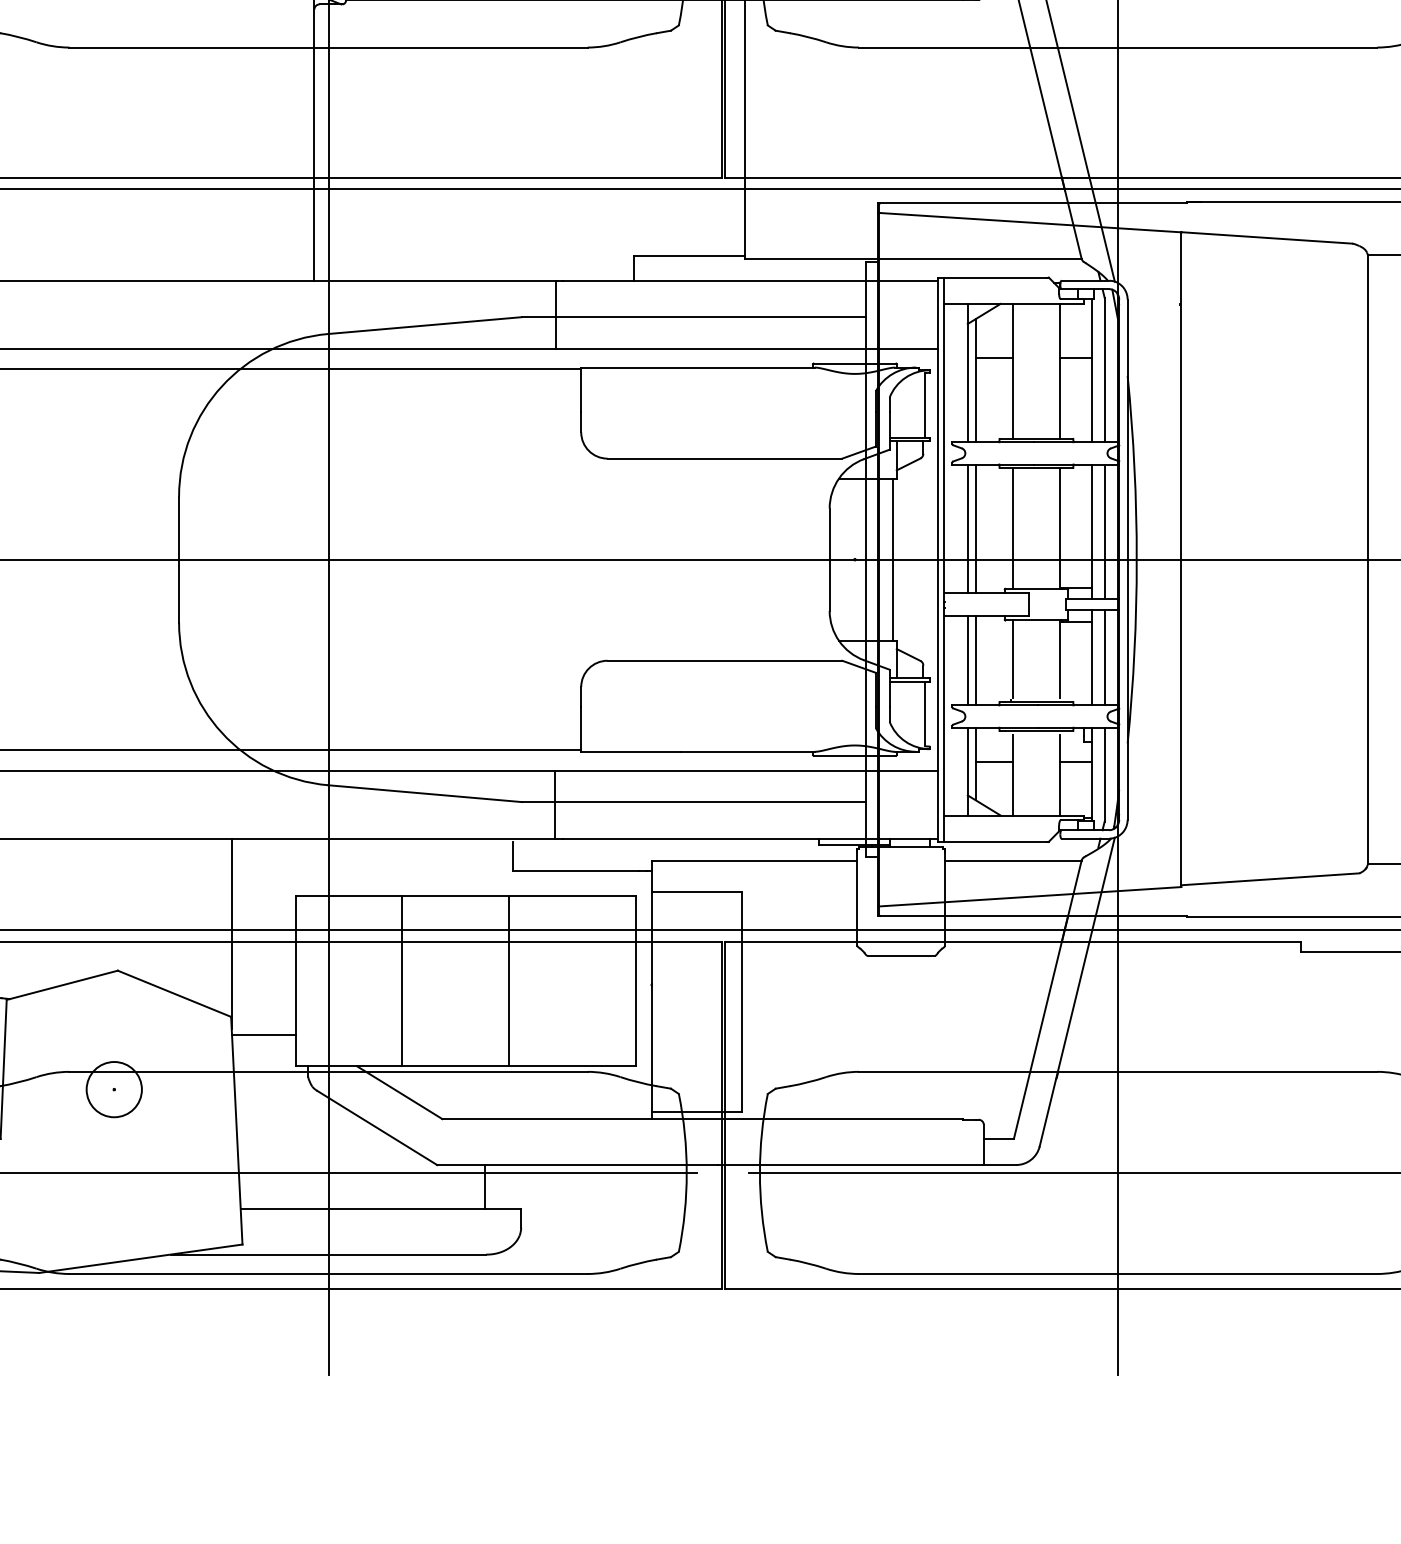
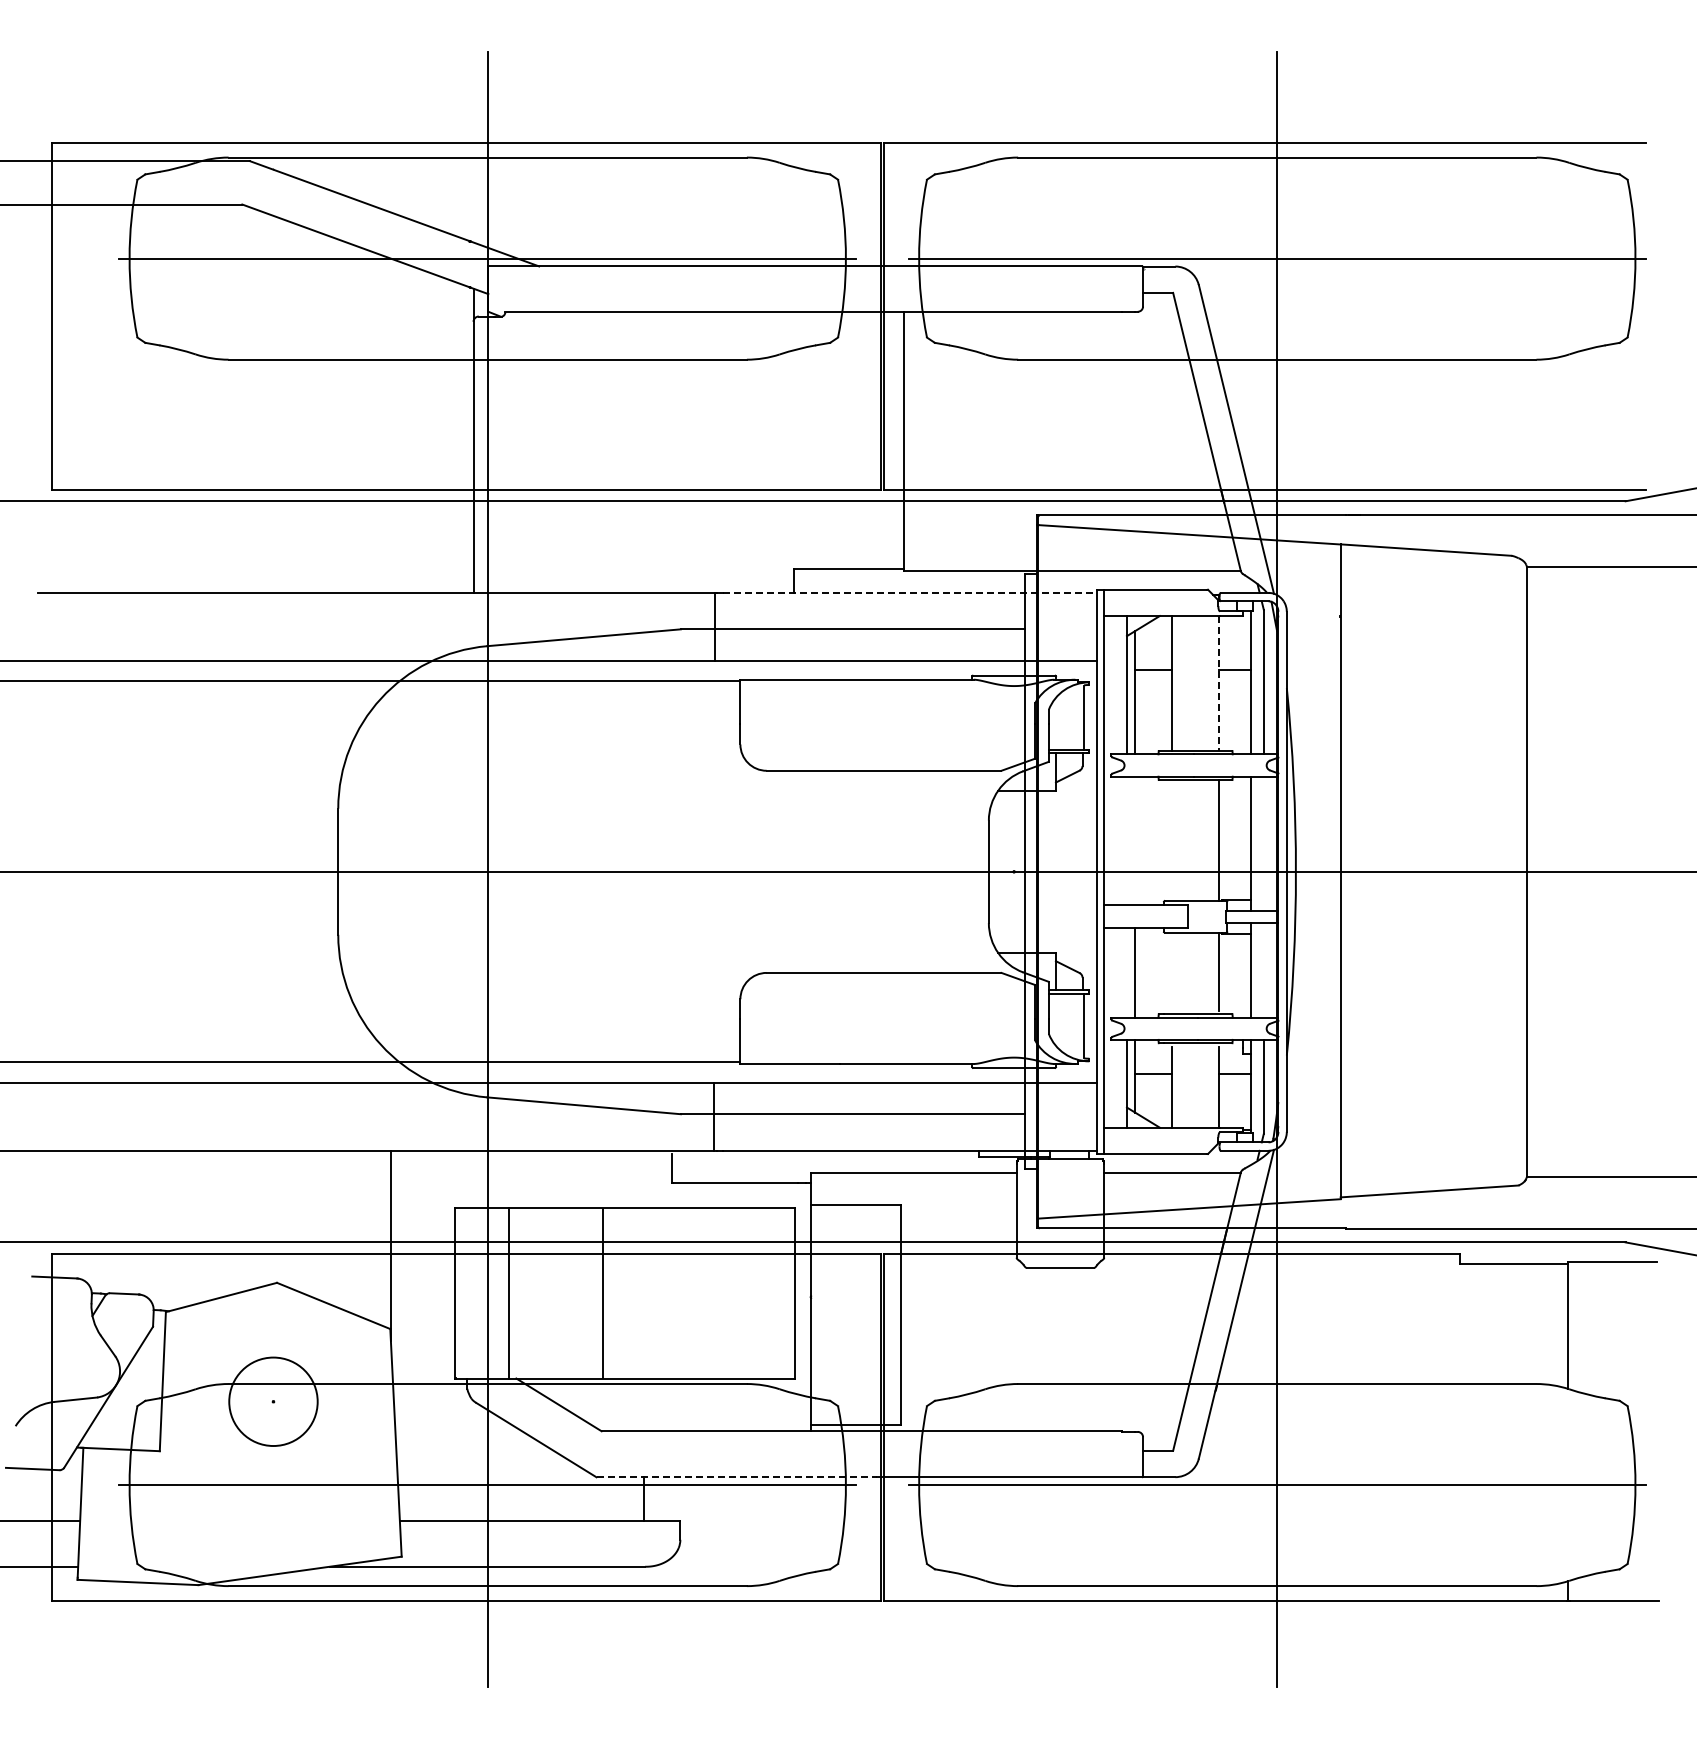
line: (751, 280) -> (910, 592), solid -> dashed
line: (1060, 371) -> (1219, 683), solid -> dashed
line: (967, 528) -> (1126, 840), removed
line: (976, 528) -> (1135, 840), removed
line: (1012, 528) -> (1171, 840), removed
line: (1104, 531) -> (1263, 843), removed
line: (893, 559) -> (1052, 871), removed
line: (1104, 657) -> (1263, 969), removed
line: (1012, 659) -> (1171, 971), removed
line: (967, 660) -> (1126, 972), removed
line: (402, 981) -> (508, 1293), moved
line: (509, 981) -> (603, 1293), moved
line: (264, 1034) -> (423, 1346), removed
circle: (114, 1089) -> (273, 1401), size x1.6
line: (578, 1165) -> (737, 1477), solid -> dashed

